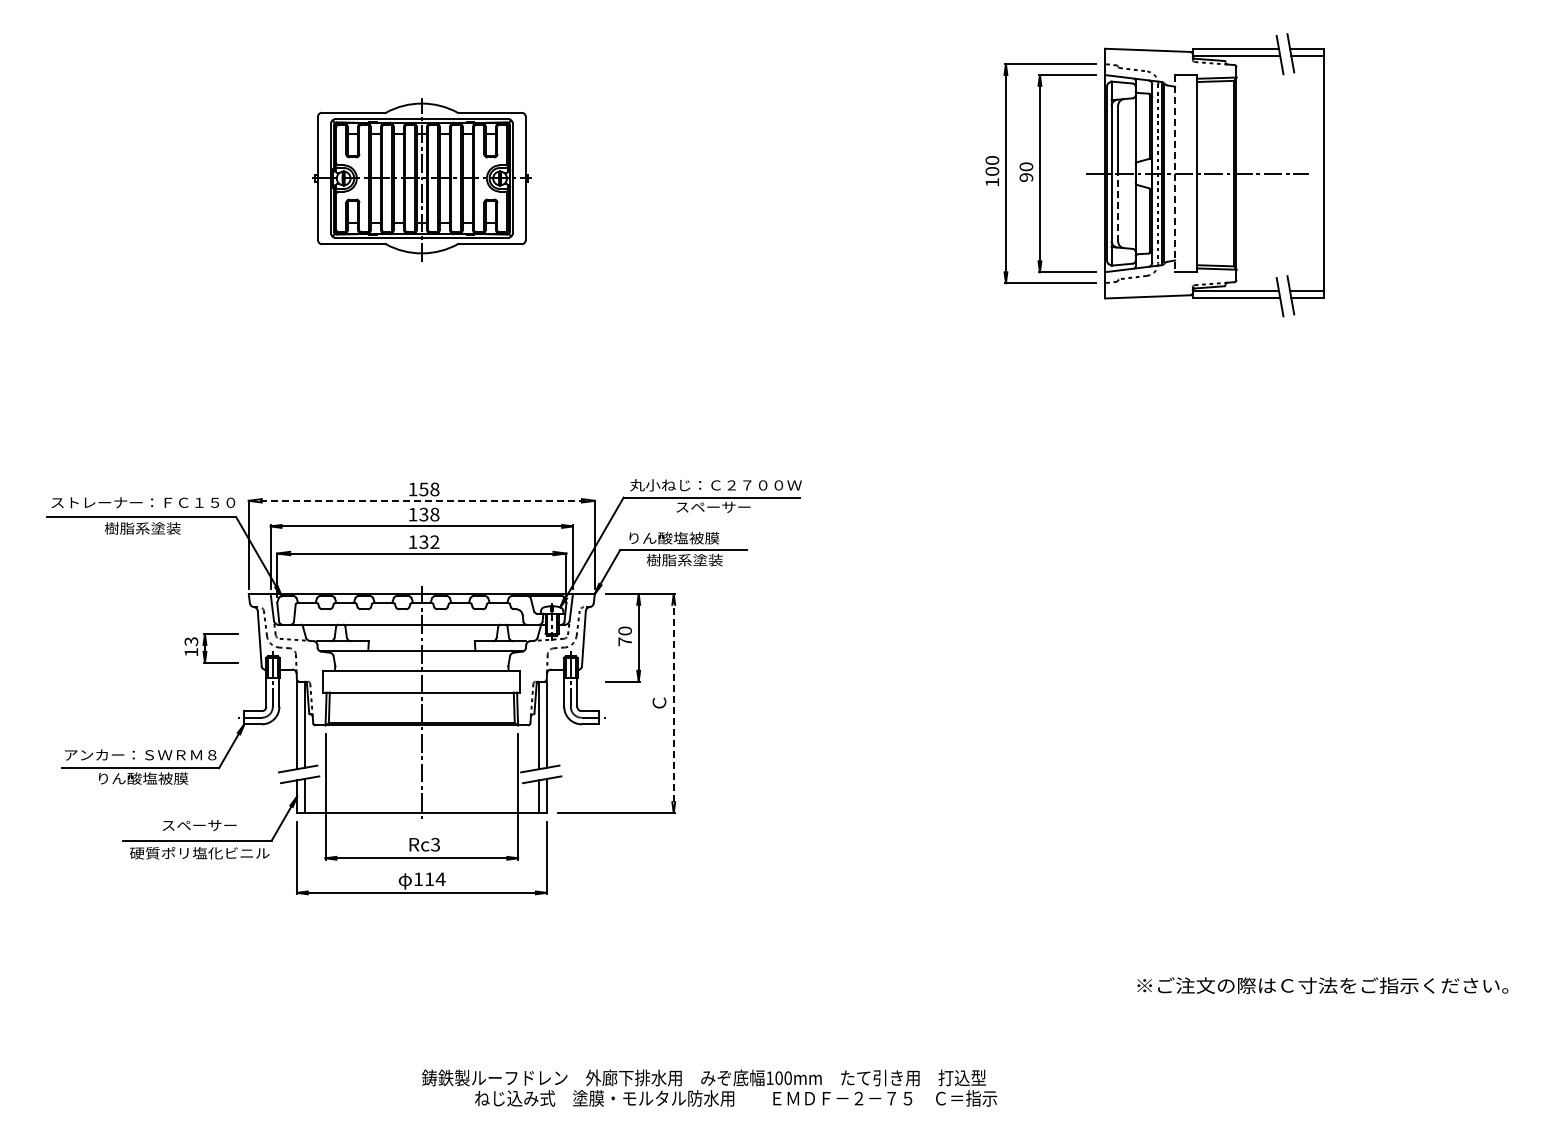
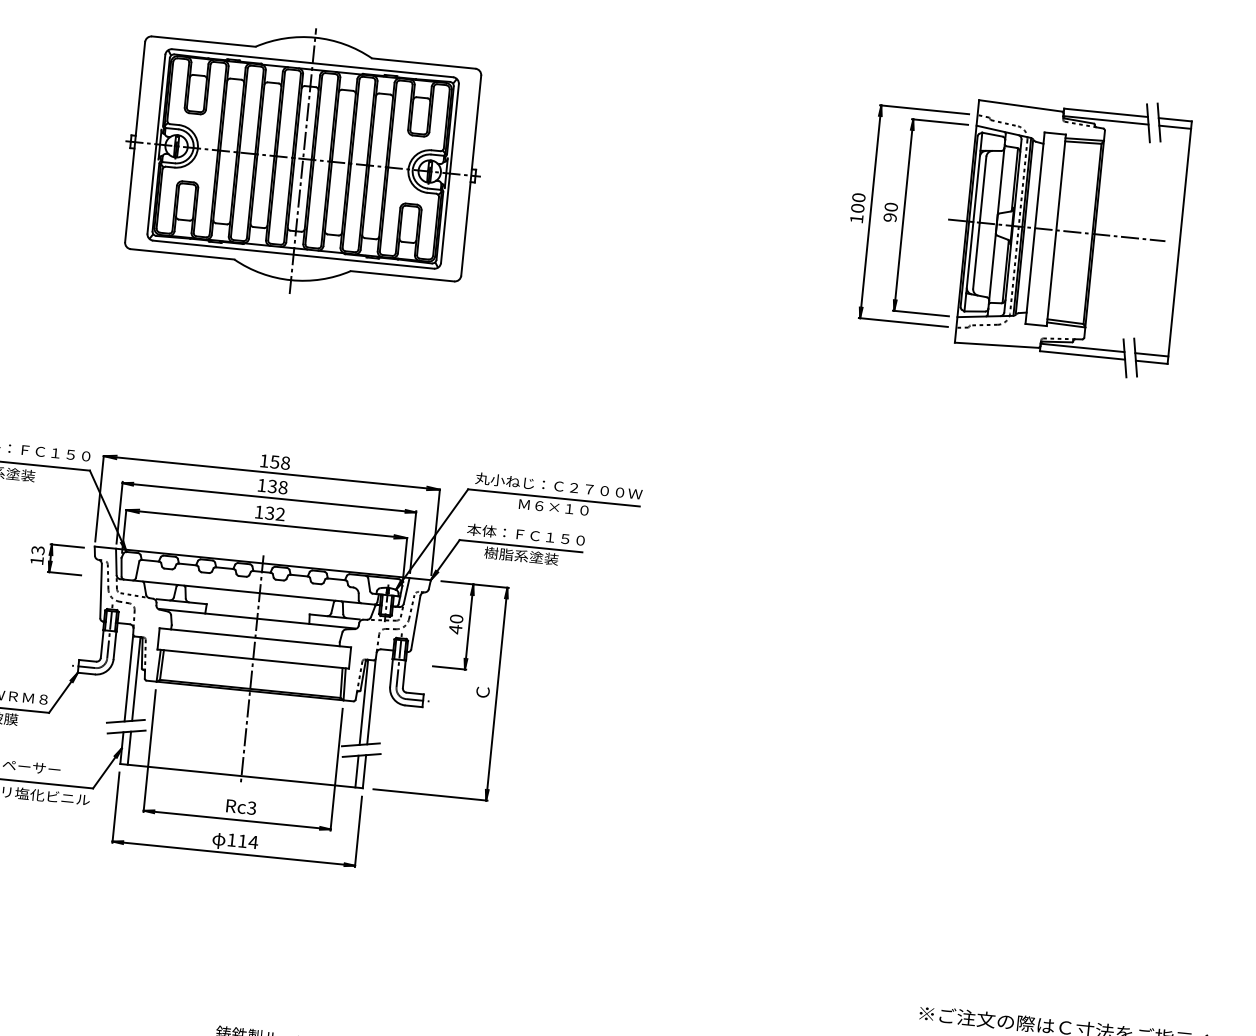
line: (1175, 173) -> (1035, 228), dashed -> solid
part: (421, 179) -> (302, 160), size x1.67
line: (1118, 207) -> (976, 255), dashed -> solid
line: (422, 500) -> (272, 472), dashed -> solid
text: (713, 506) -> (554, 506), スペーサー -> Ｍ６×１０
text: (687, 538) -> (526, 535), りん酸塩被膜 -> 本体：ＦＣ１５０
text: (624, 641) -> (455, 629), 70 -> 40
part: (211, 648) -> (56, 559), moved
line: (673, 703) -> (496, 694), dashed -> solid

